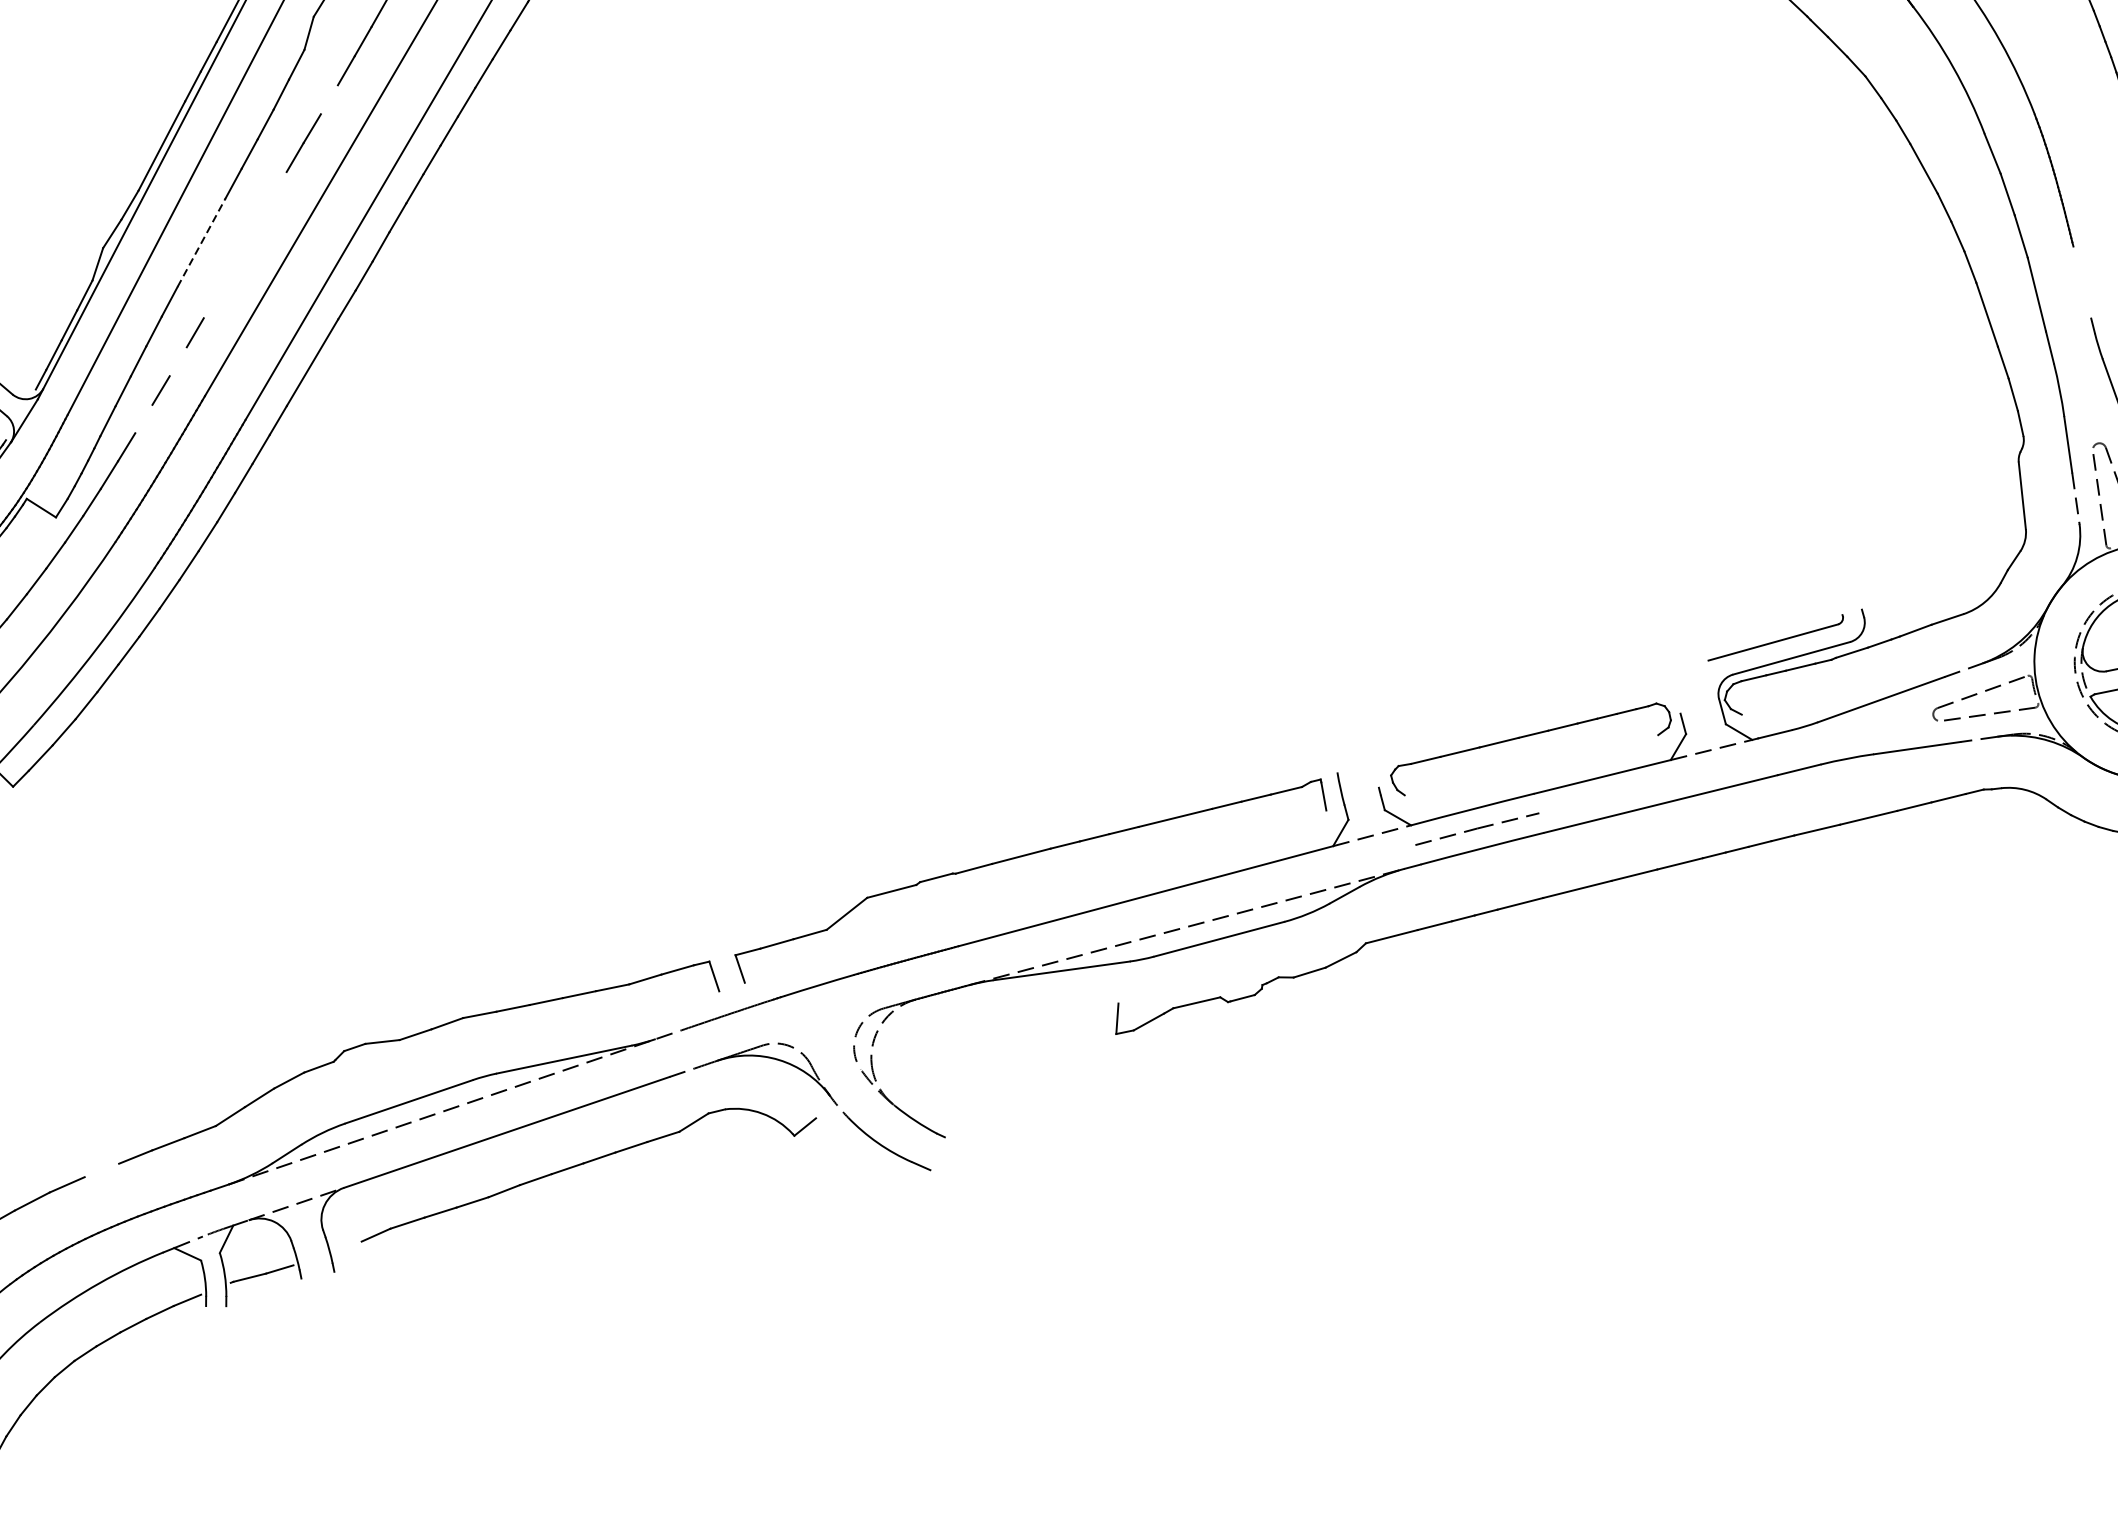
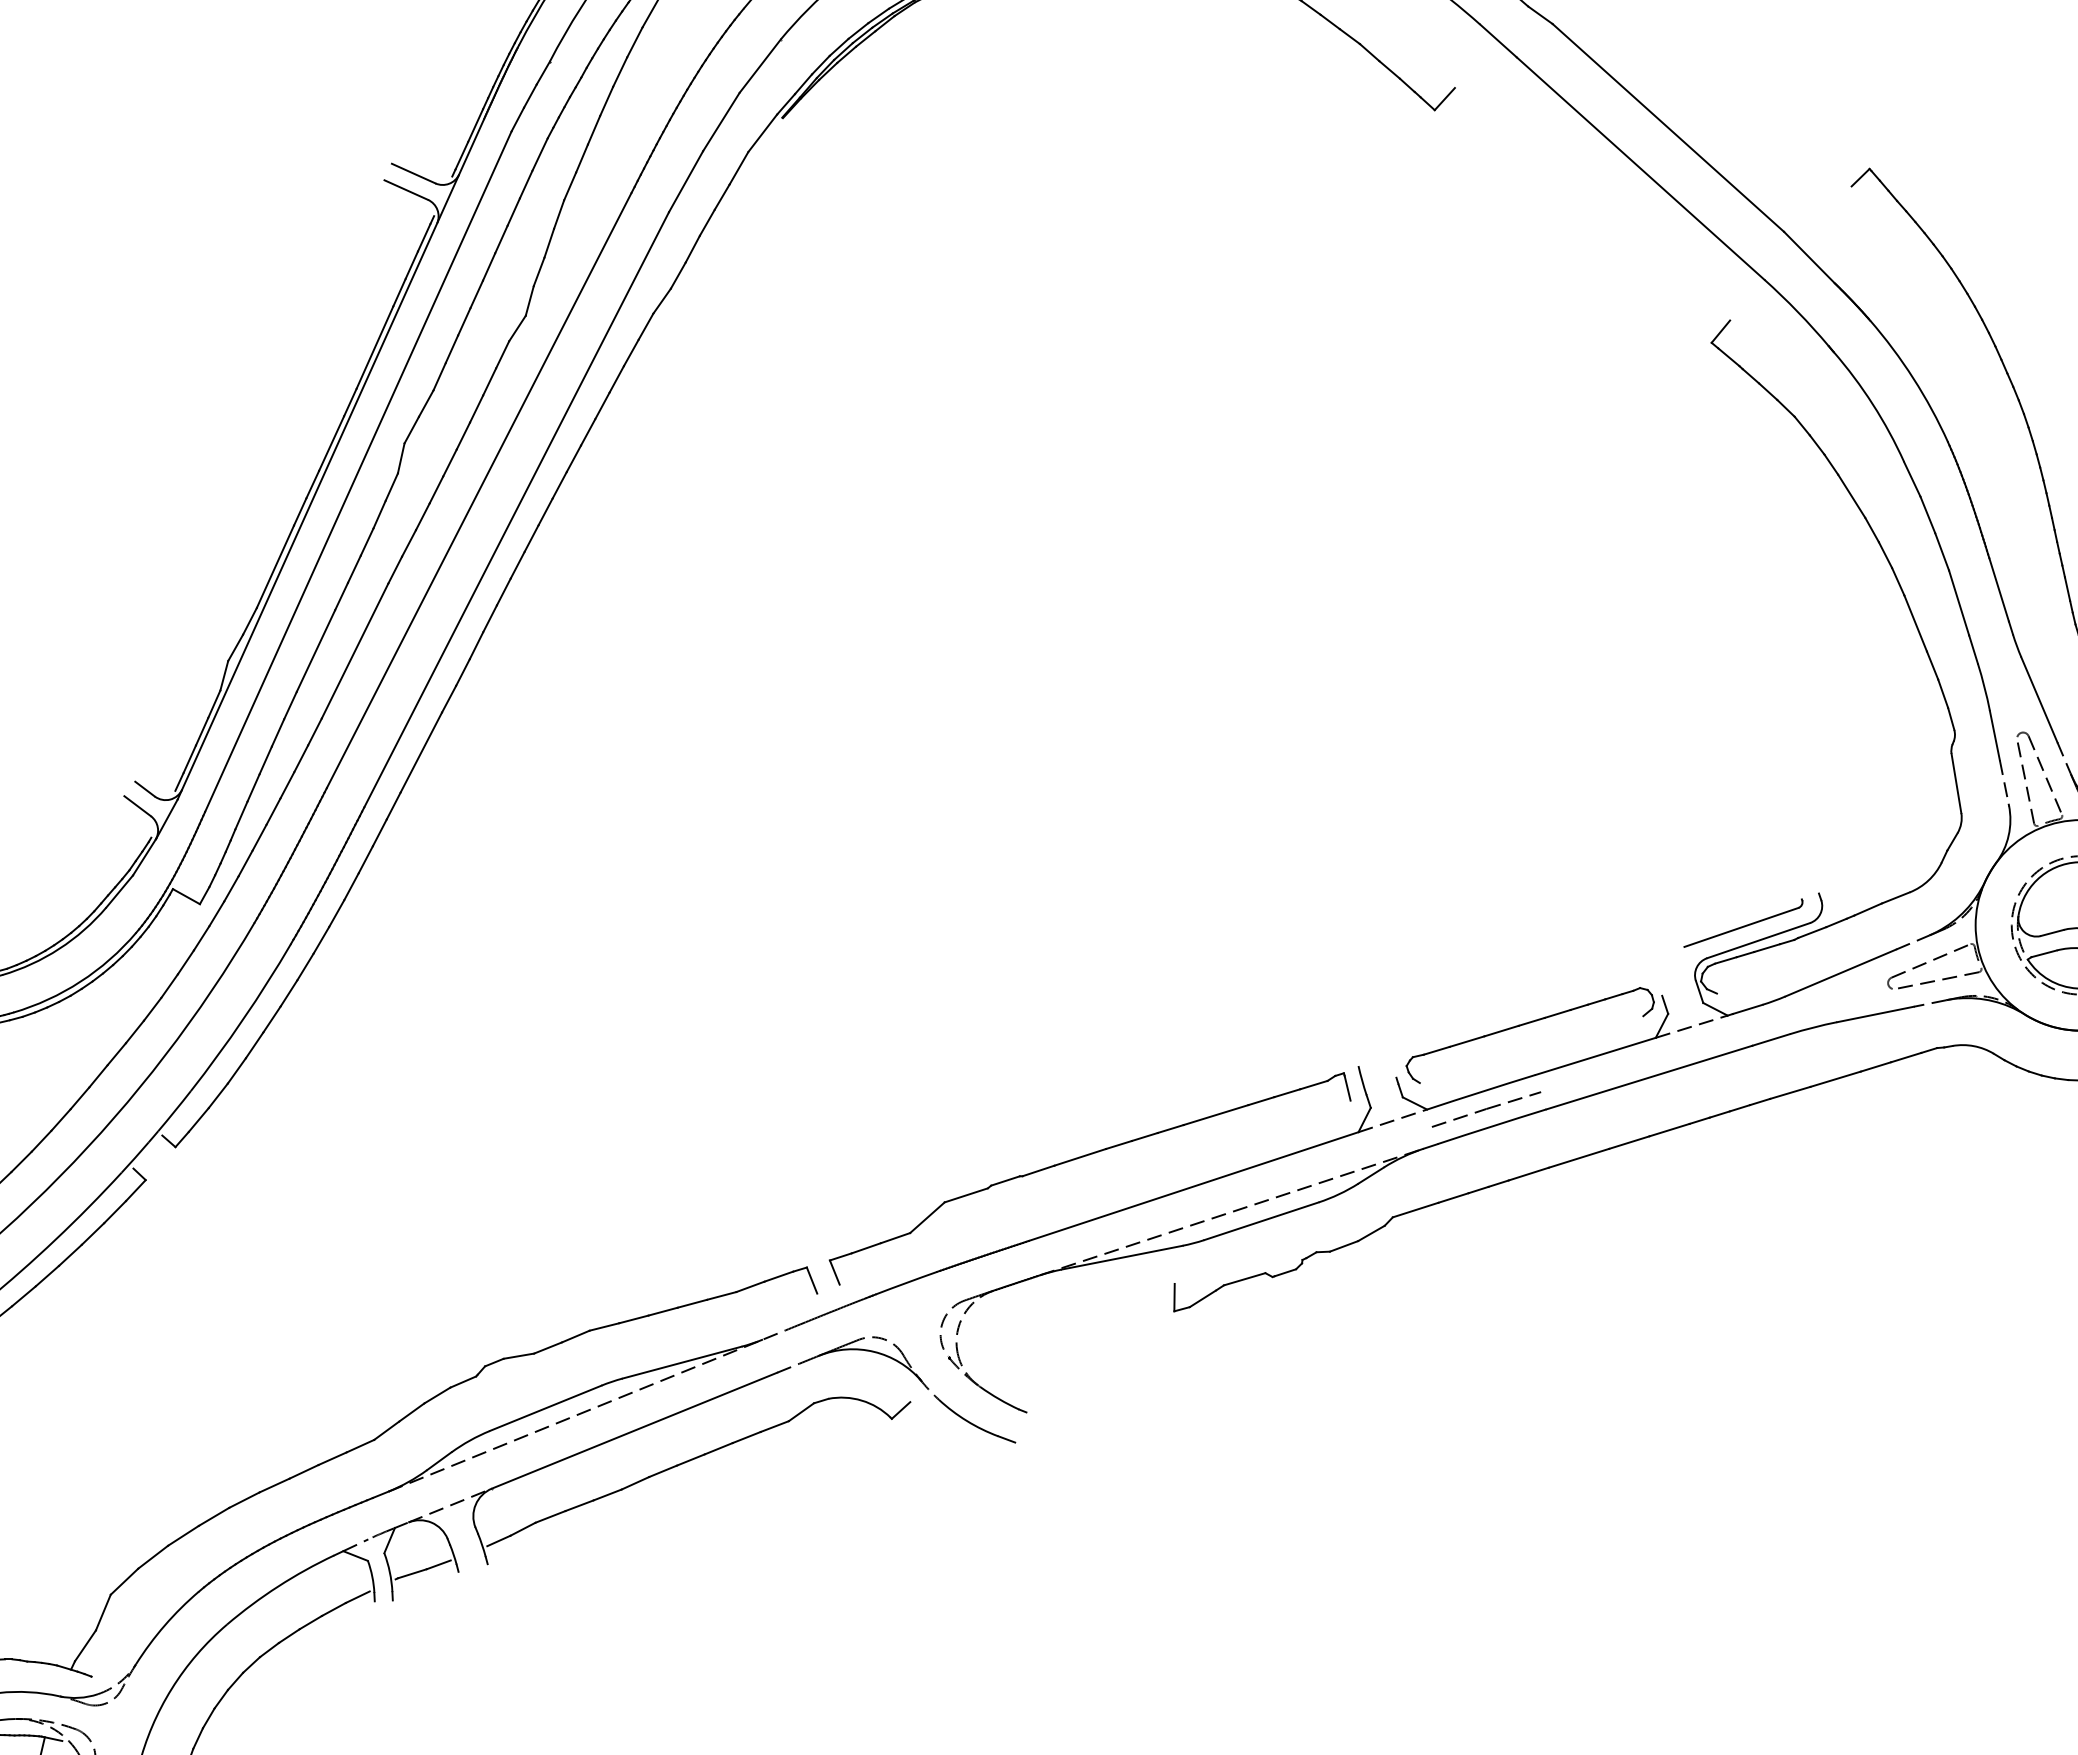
line: (329, 99) -> (422, 516), added
line: (202, 242) -> (316, 650), dashed -> solid
line: (244, 244) -> (354, 650), added
line: (2081, 282) -> (1998, 589), added
line: (178, 361) -> (301, 758), added
line: (143, 418) -> (273, 811), added
line: (101, 1170) -> (274, 1485), added
line: (347, 1246) -> (498, 1540), added

